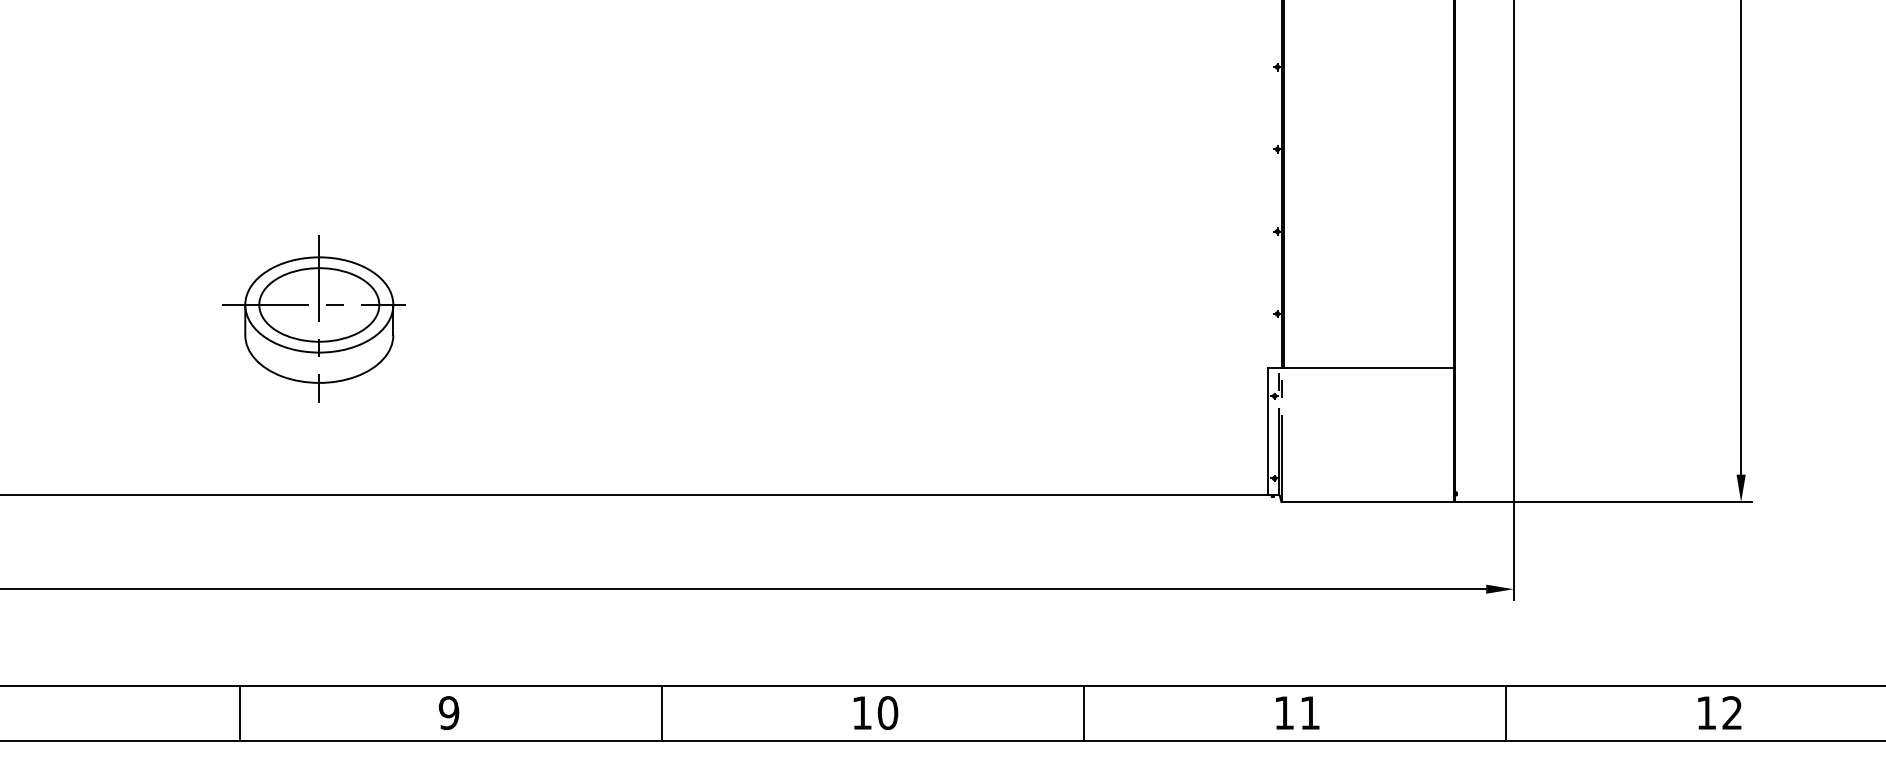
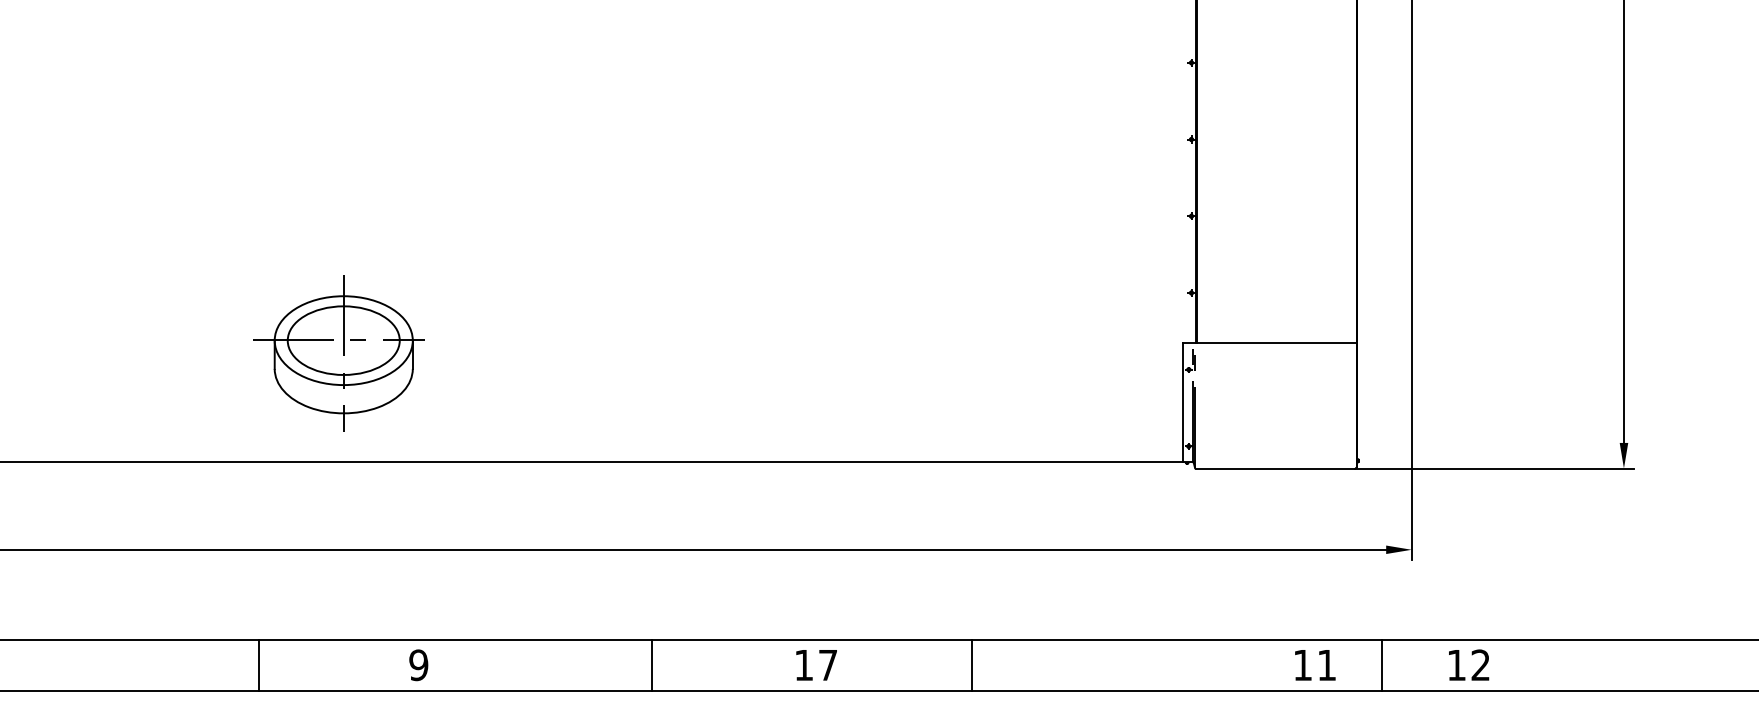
part: (313, 318) -> (338, 353), moved
text: (1720, 712) -> (1469, 664), moved
line: (239, 713) -> (259, 665), moved
line: (662, 713) -> (652, 665), moved
text: (887, 713) -> (827, 665), 10 -> 17
line: (1083, 713) -> (971, 665), moved
text: (1297, 713) -> (1315, 665), moved
line: (1505, 713) -> (1381, 665), moved

